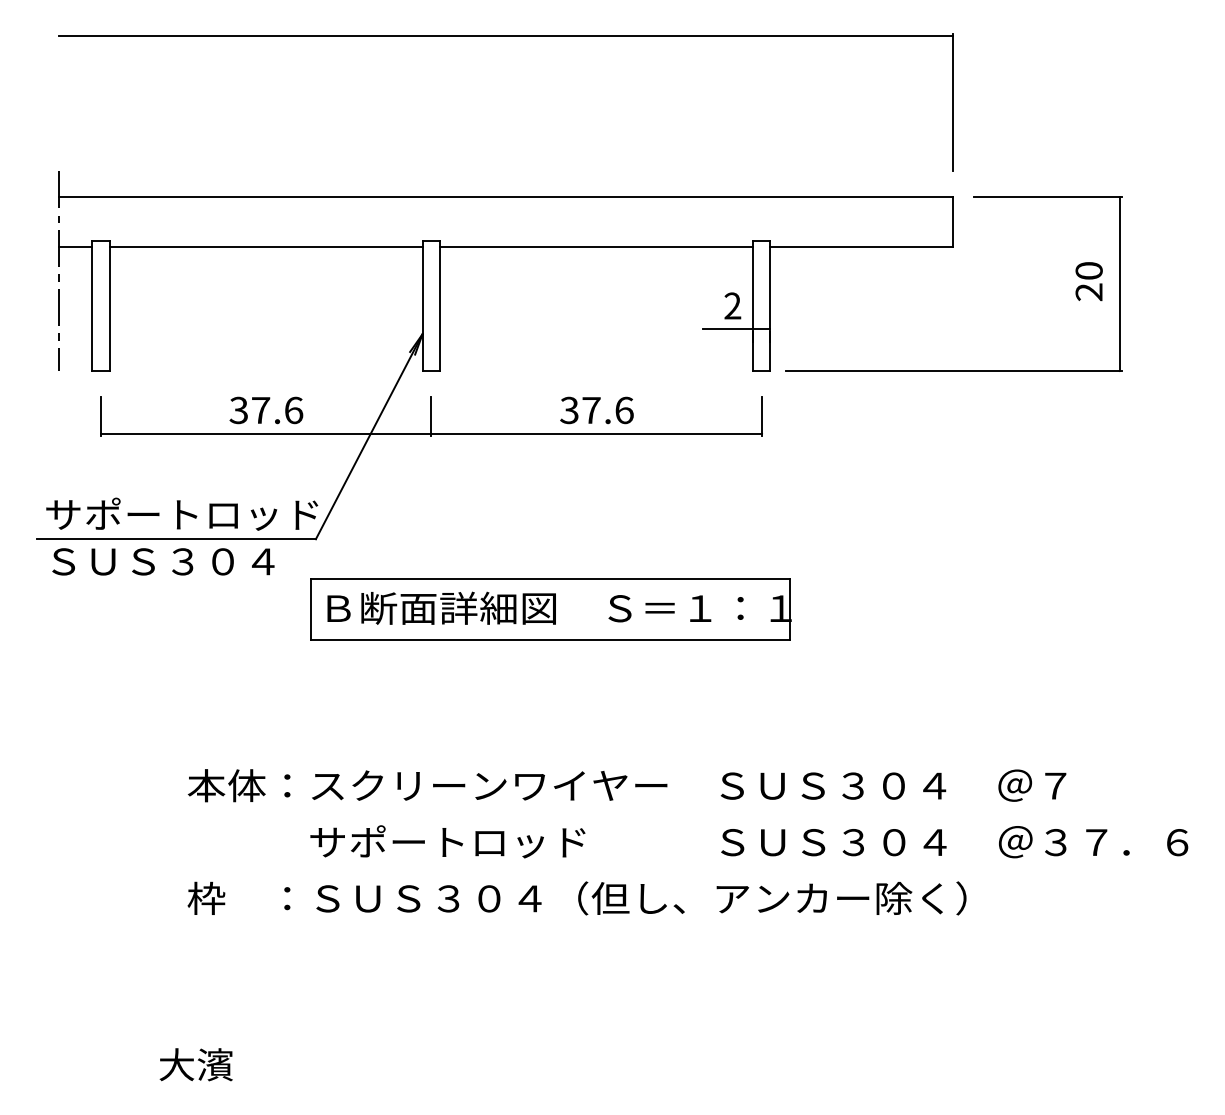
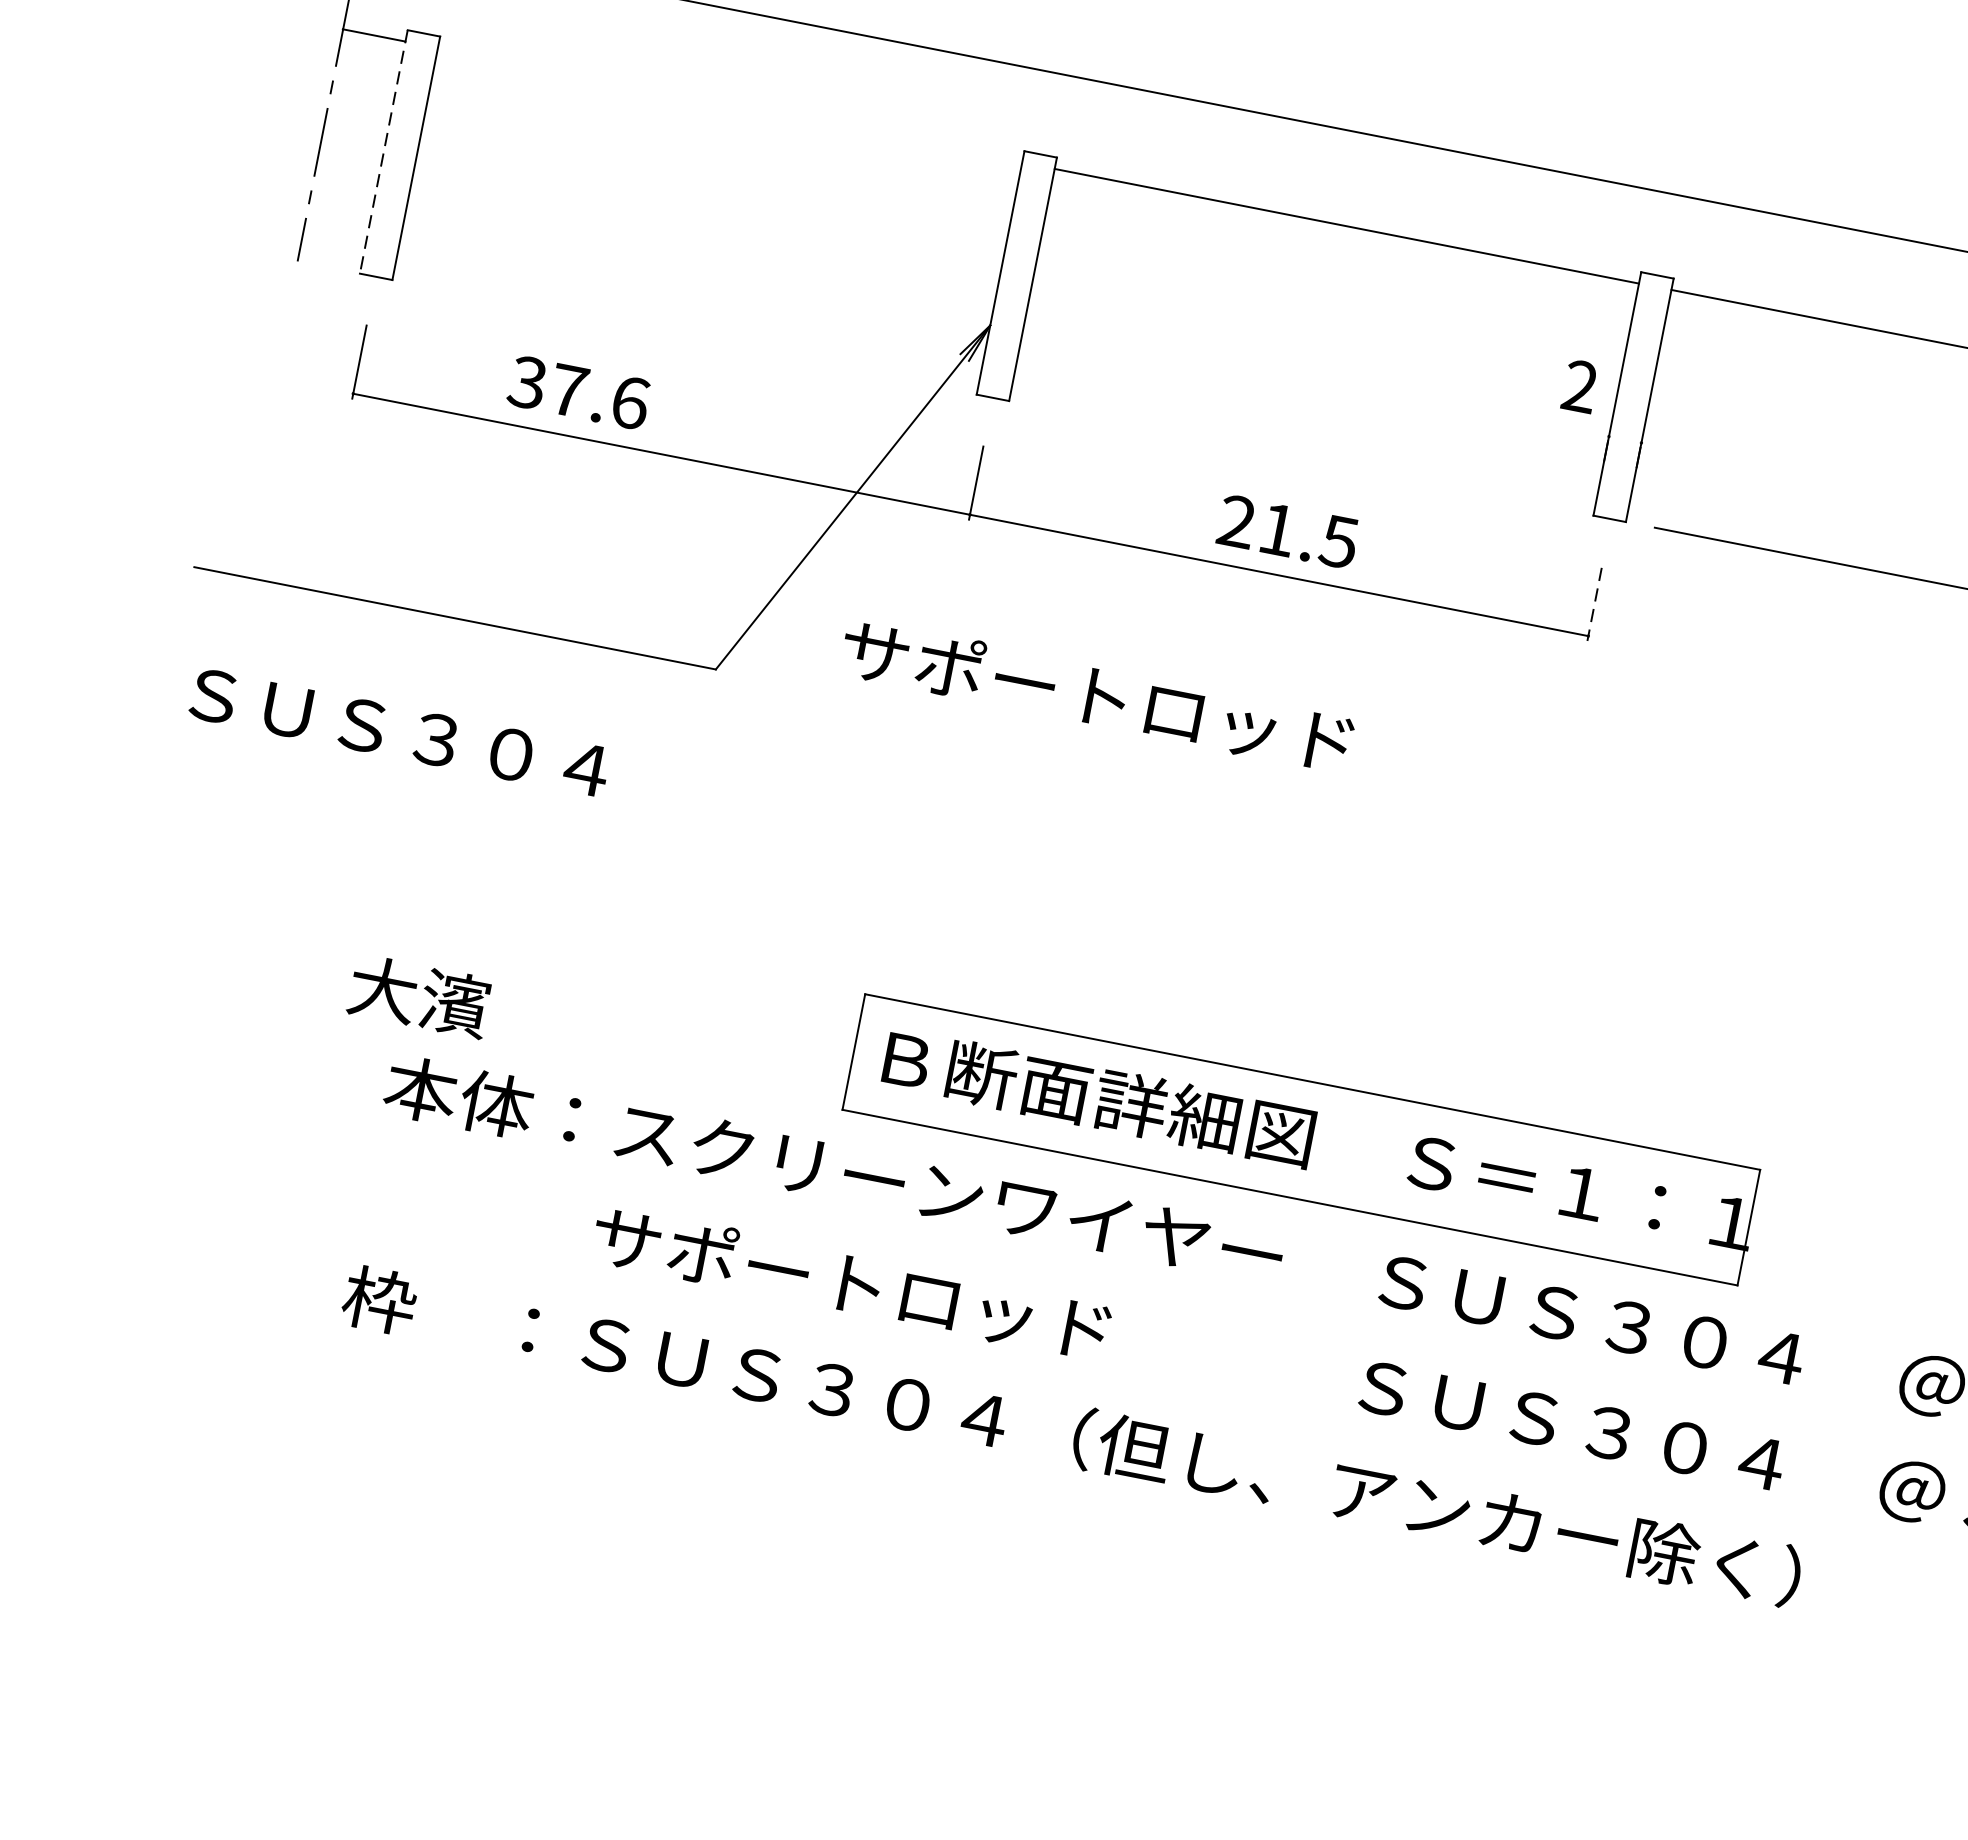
line: (265, 247) -> (728, 105), removed
line: (92, 306) -> (383, 152), solid -> dashed
line: (736, 328) -> (1578, 429), removed
text: (266, 410) -> (579, 392), moved
text: (596, 410) -> (1287, 531), 37.6 -> 21.5
line: (762, 416) -> (1595, 603), solid -> dashed
text: (182, 513) -> (1098, 694), moved
text: (163, 561) -> (400, 732), moved
part: (550, 609) -> (1301, 1139), moved
text: (195, 1064) -> (418, 995), moved

